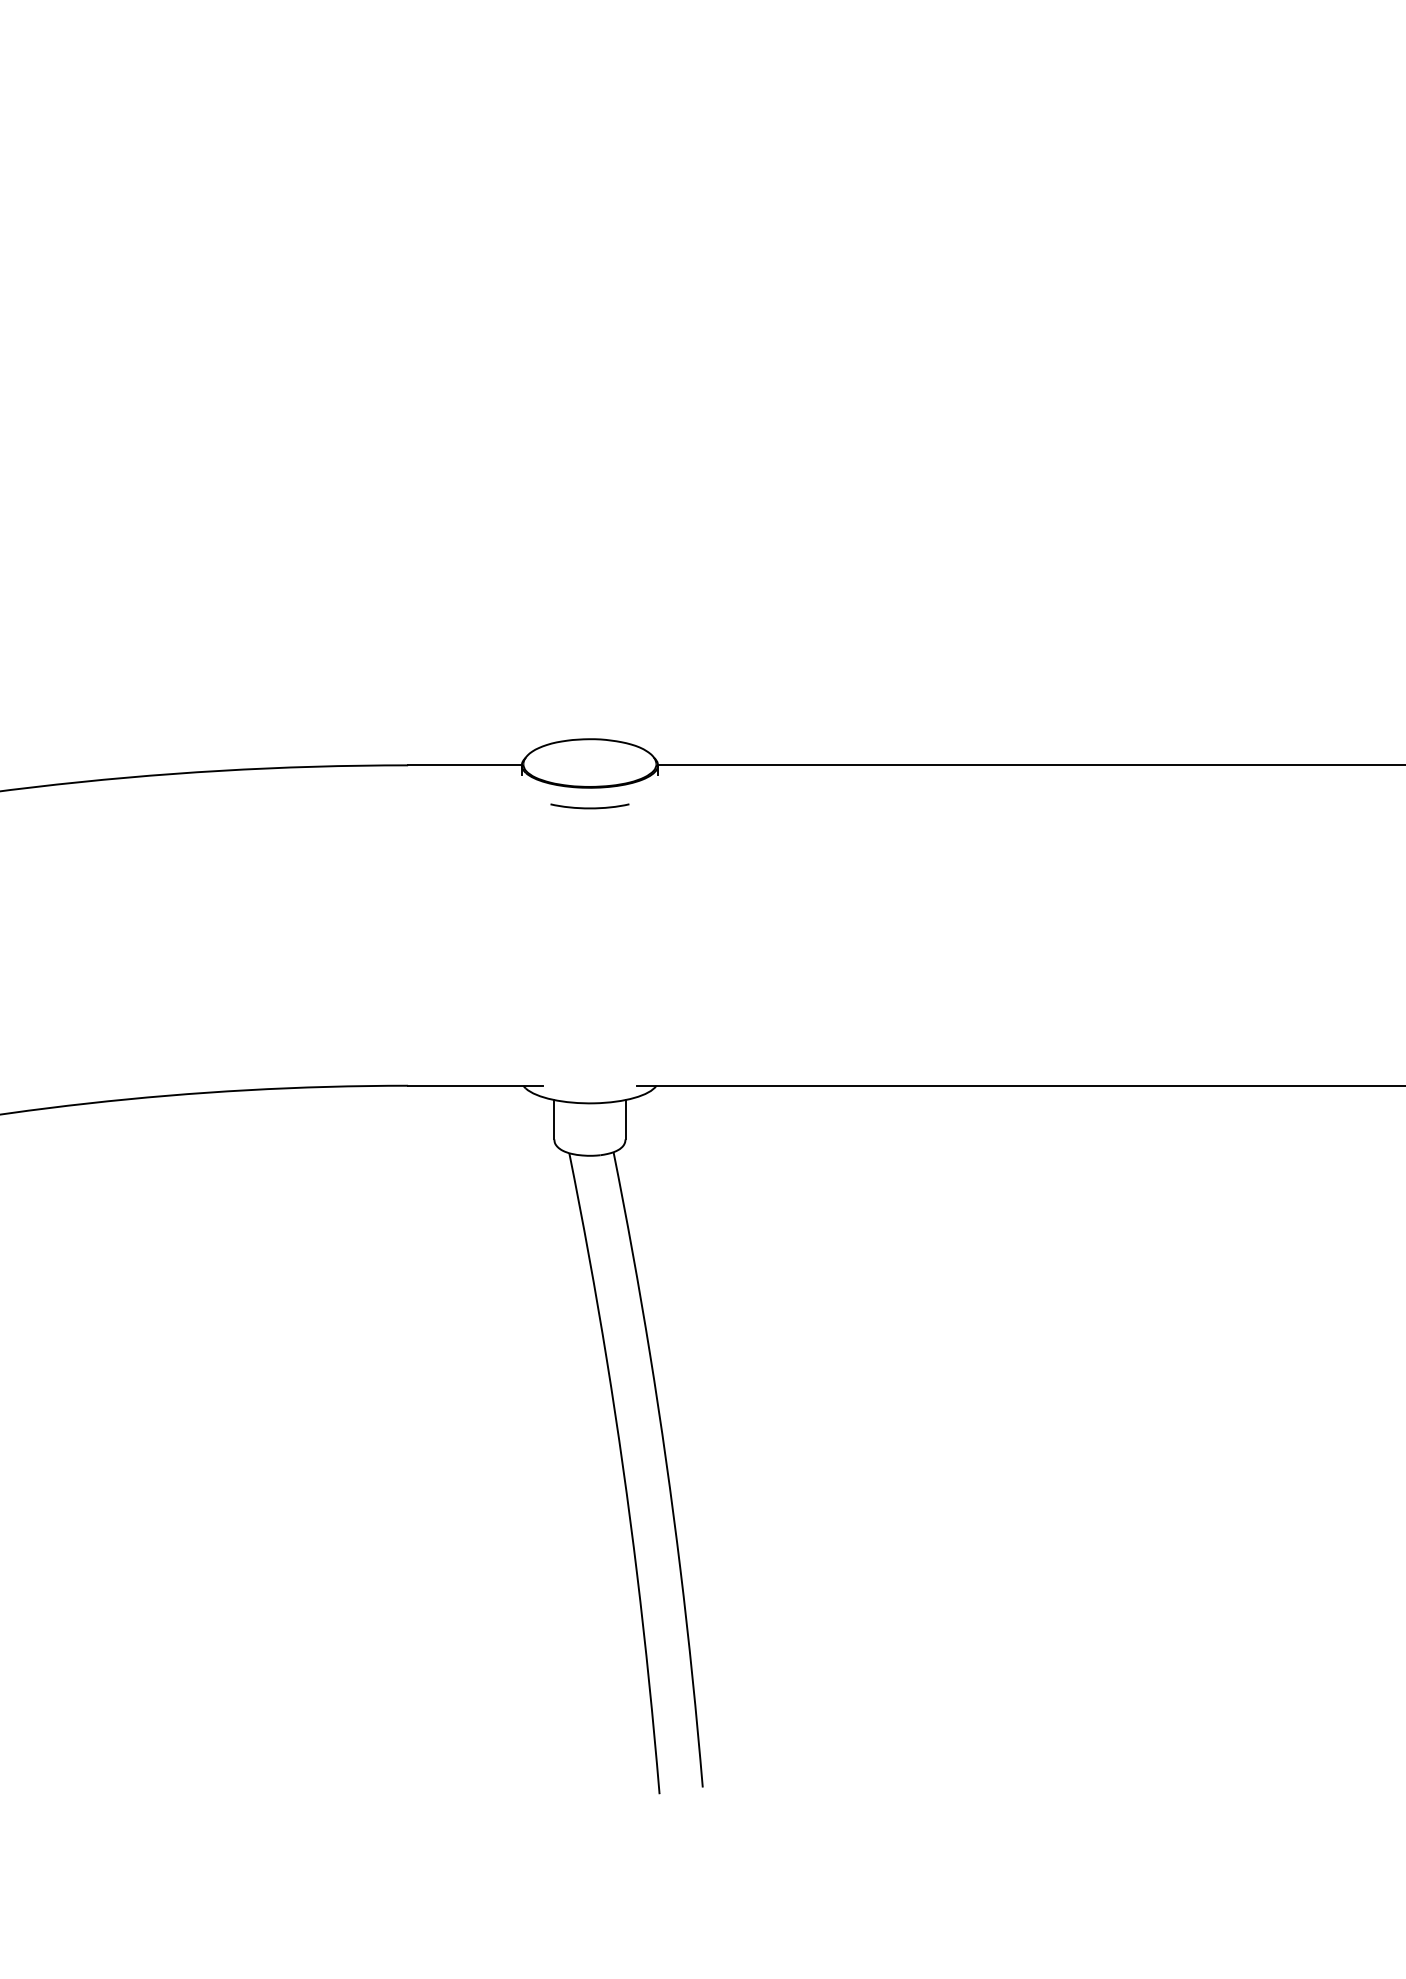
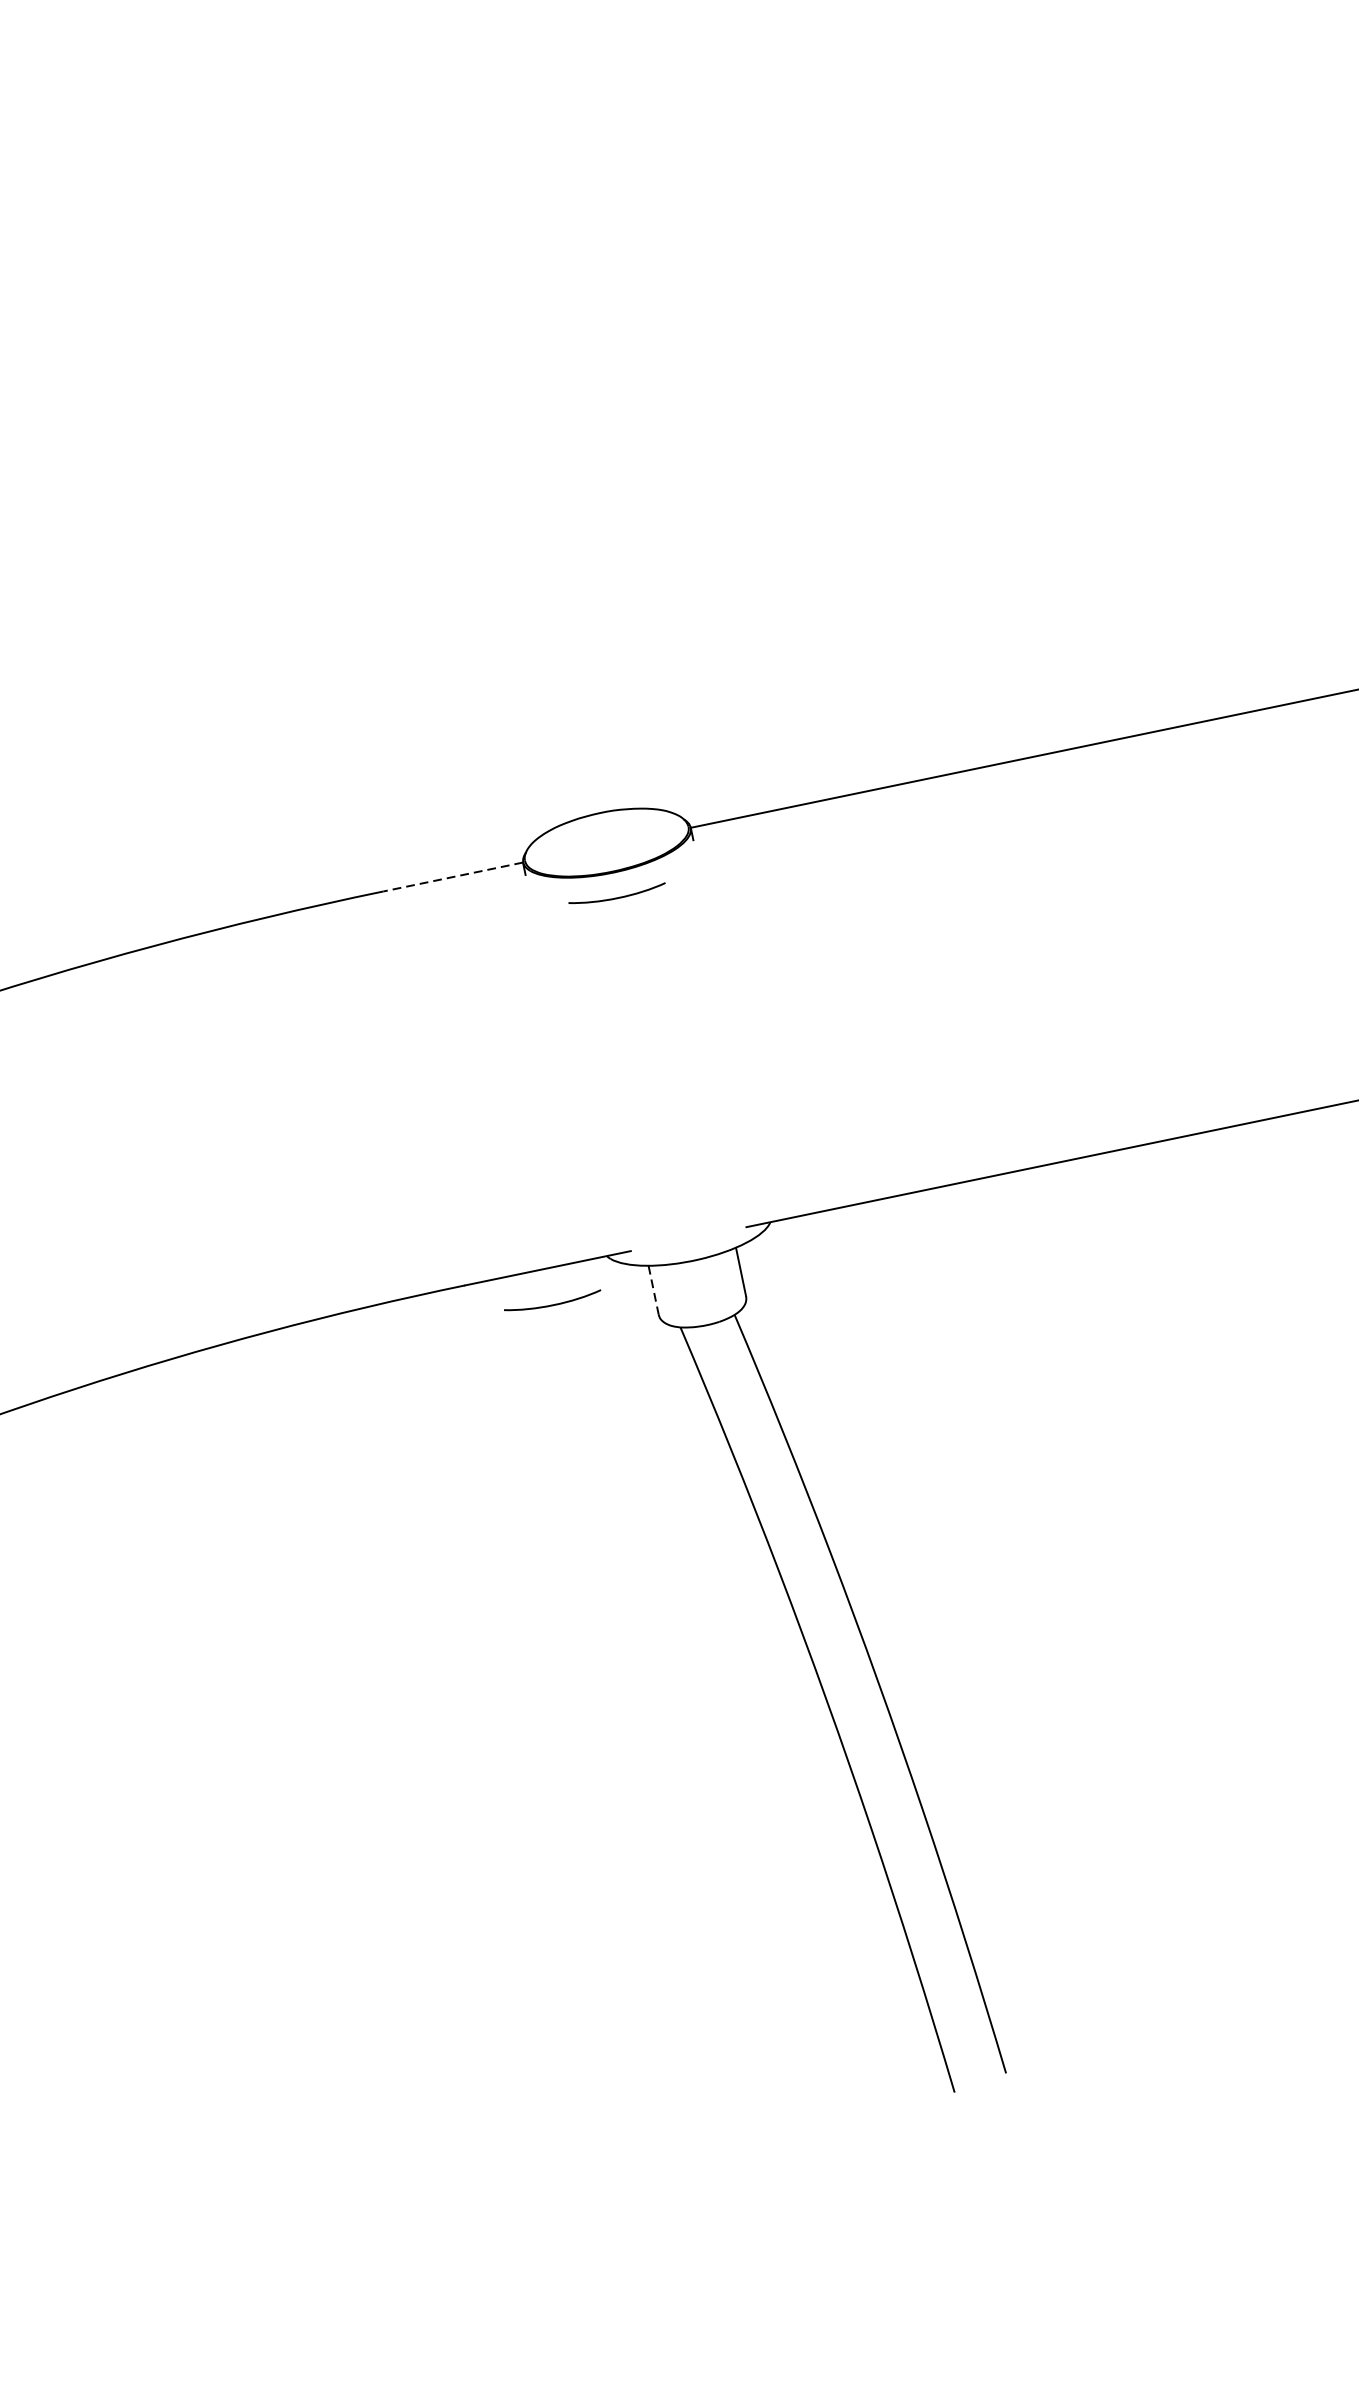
line: (464, 765) -> (452, 877), solid -> dashed
curve: (473, 1114) -> (552, 1304), added
line: (554, 1119) -> (653, 1289), solid -> dashed

